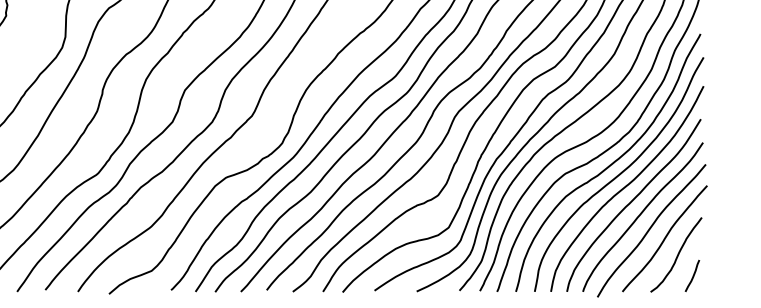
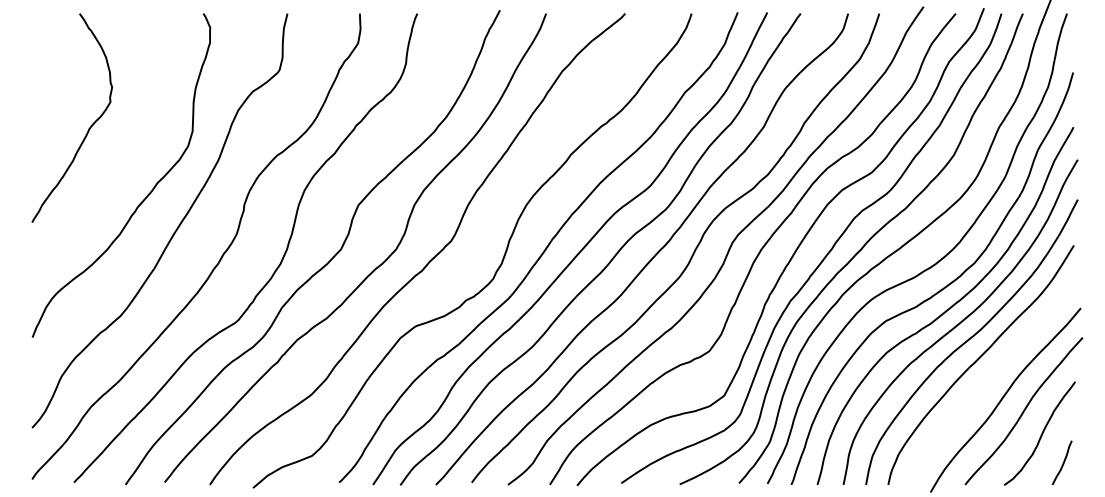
curve: (641, 214) -> (991, 377), removed

